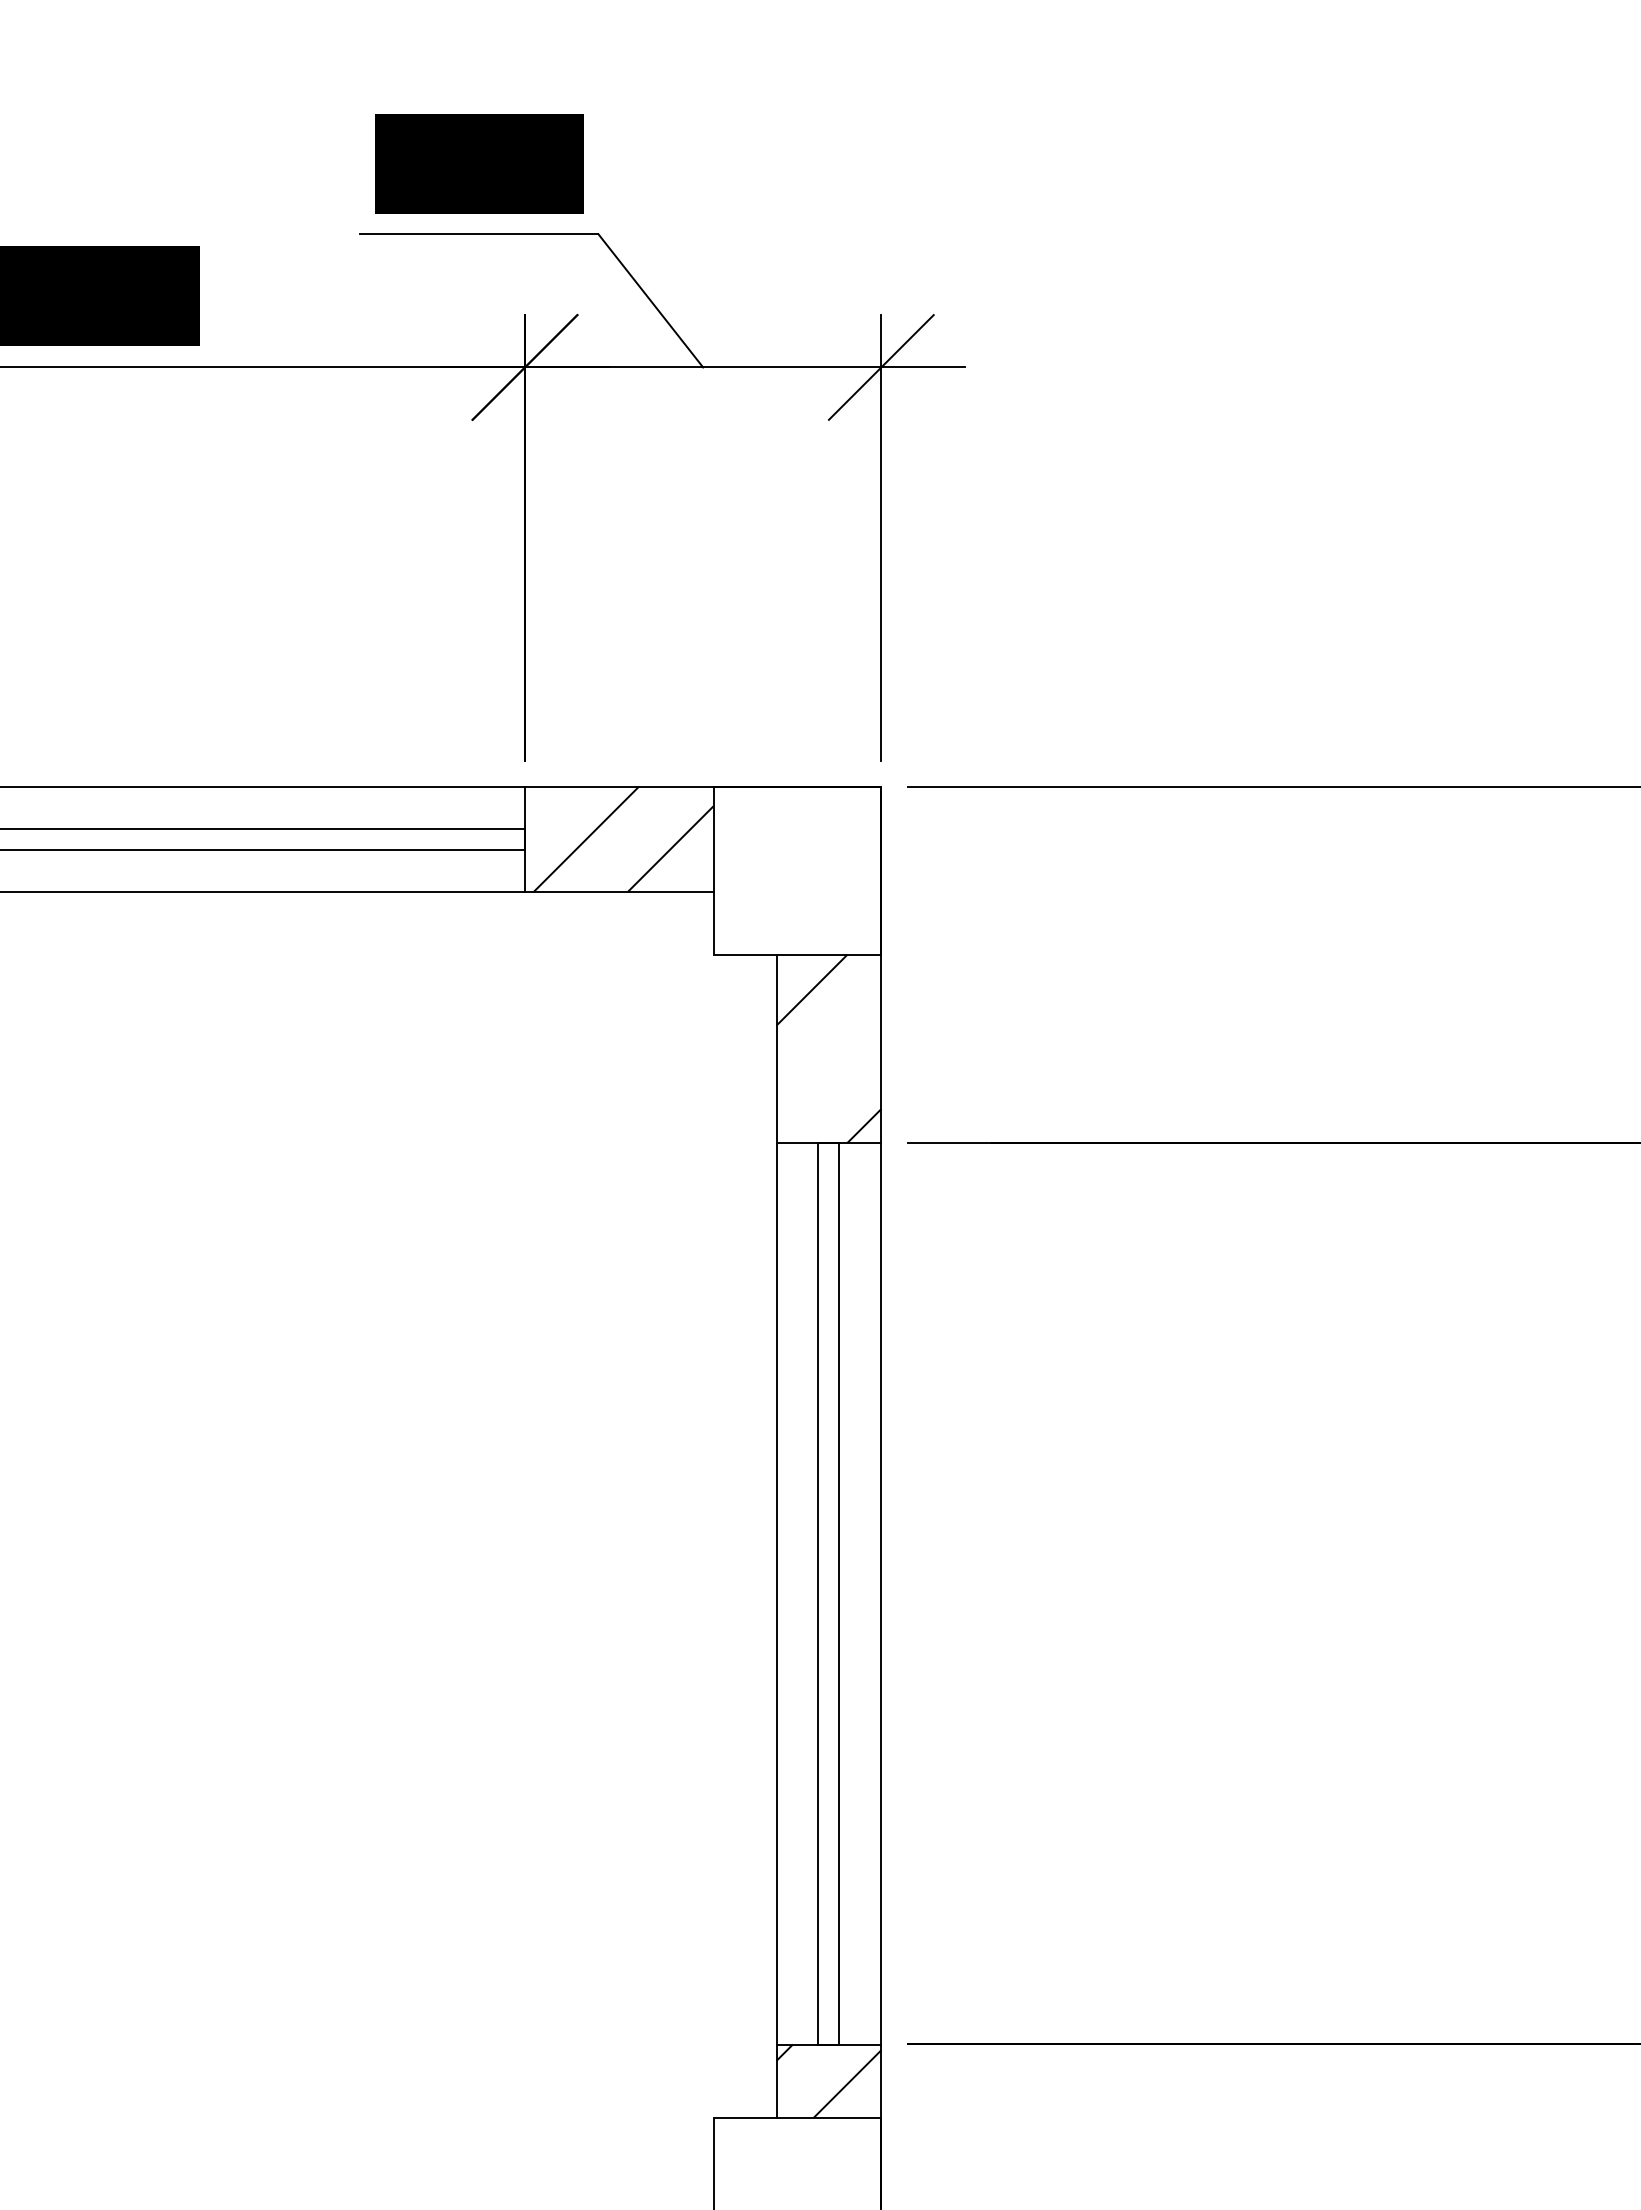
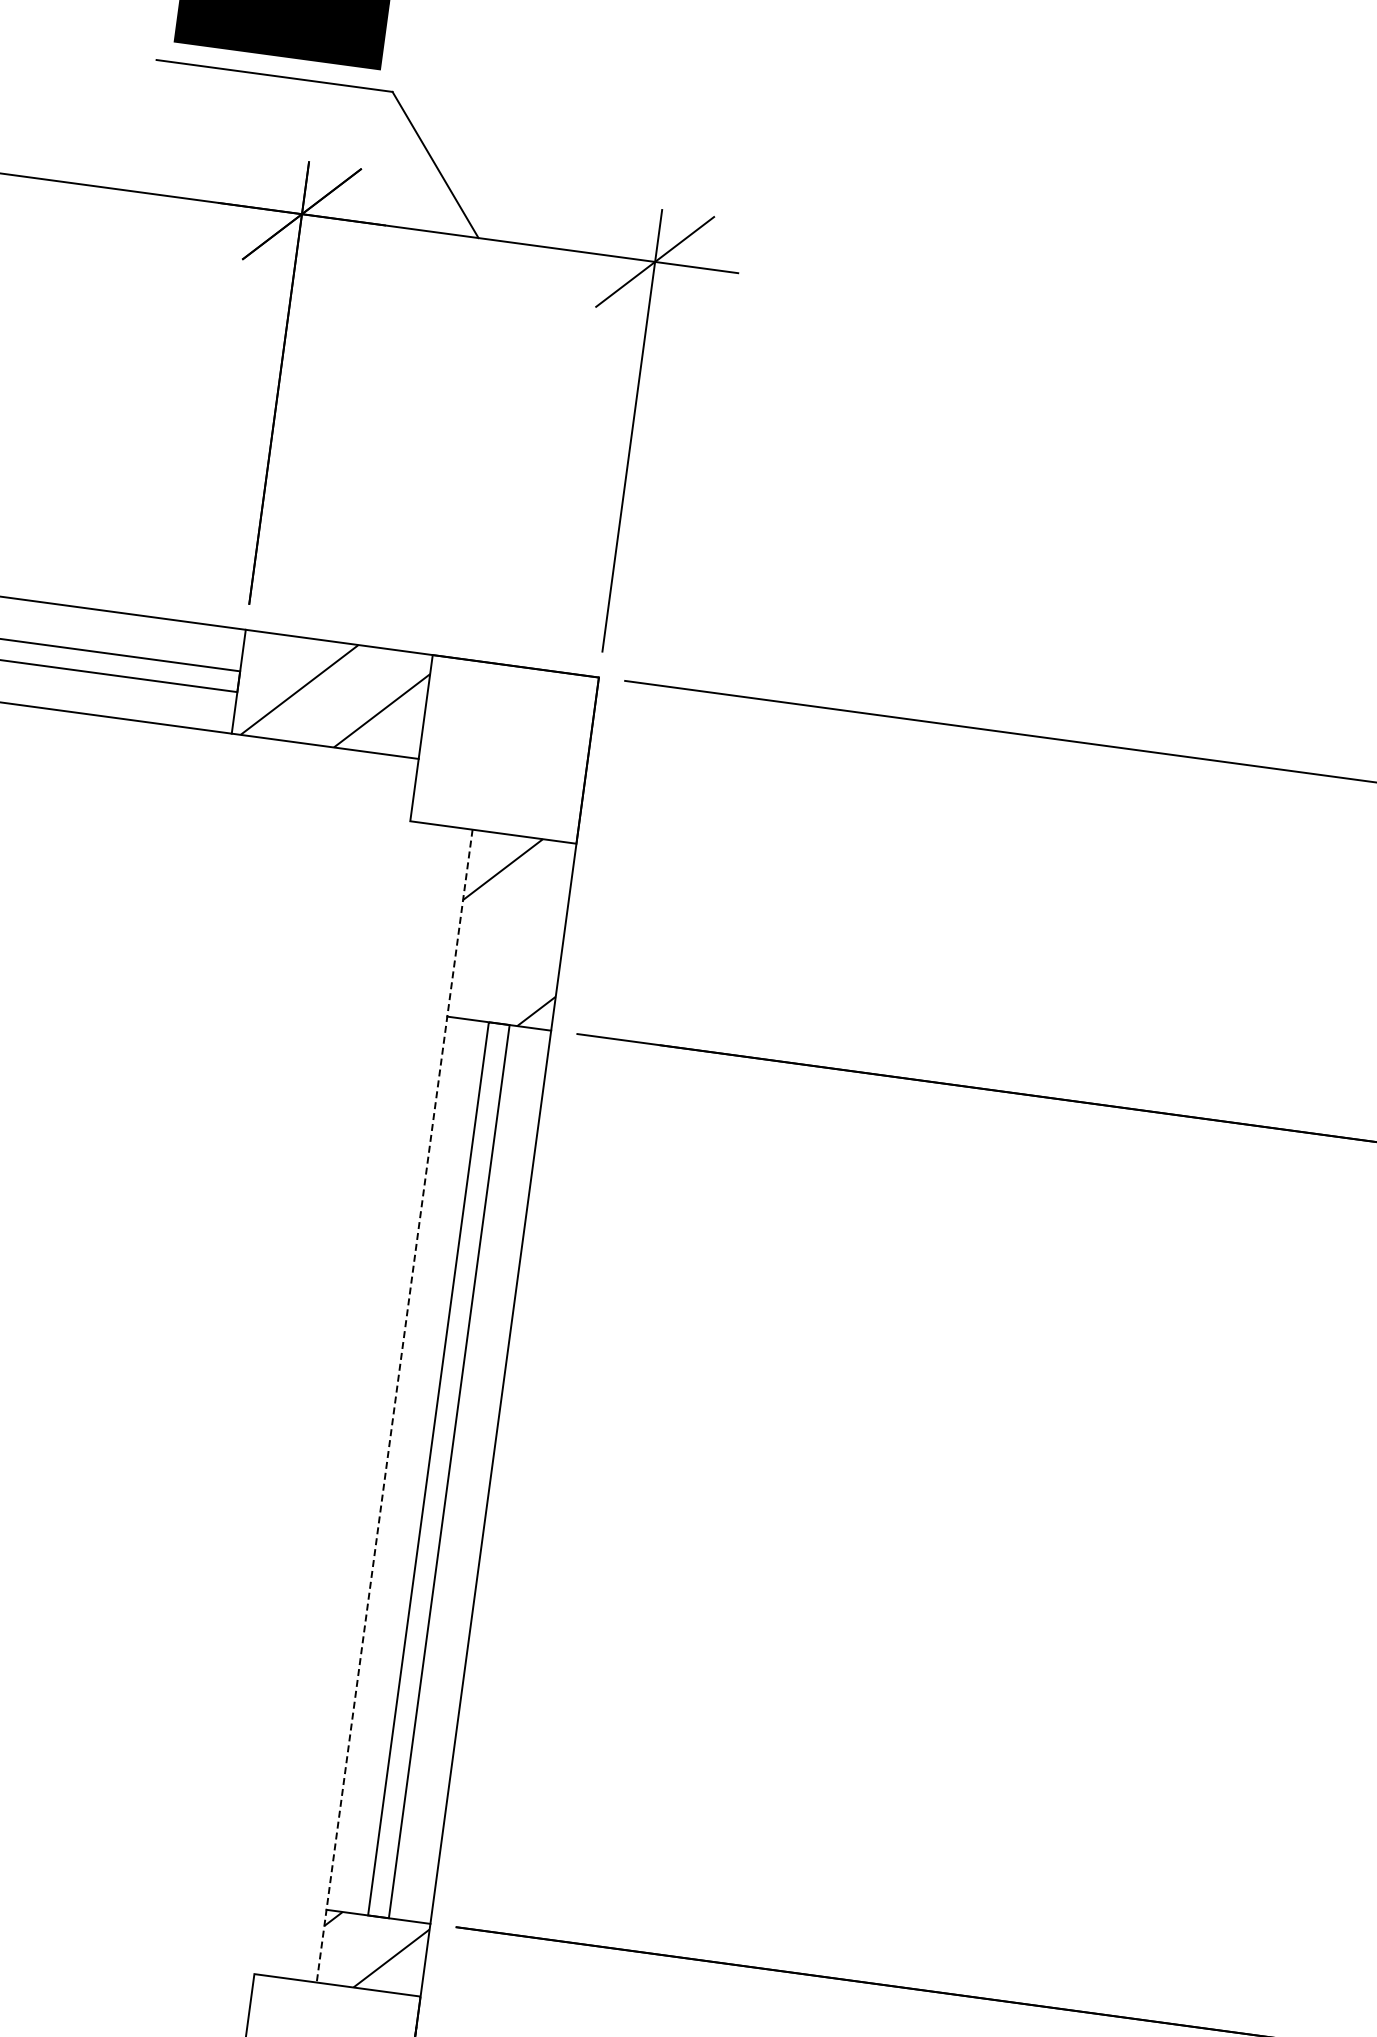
line: (776, 1536) -> (394, 1406), solid -> dashed

